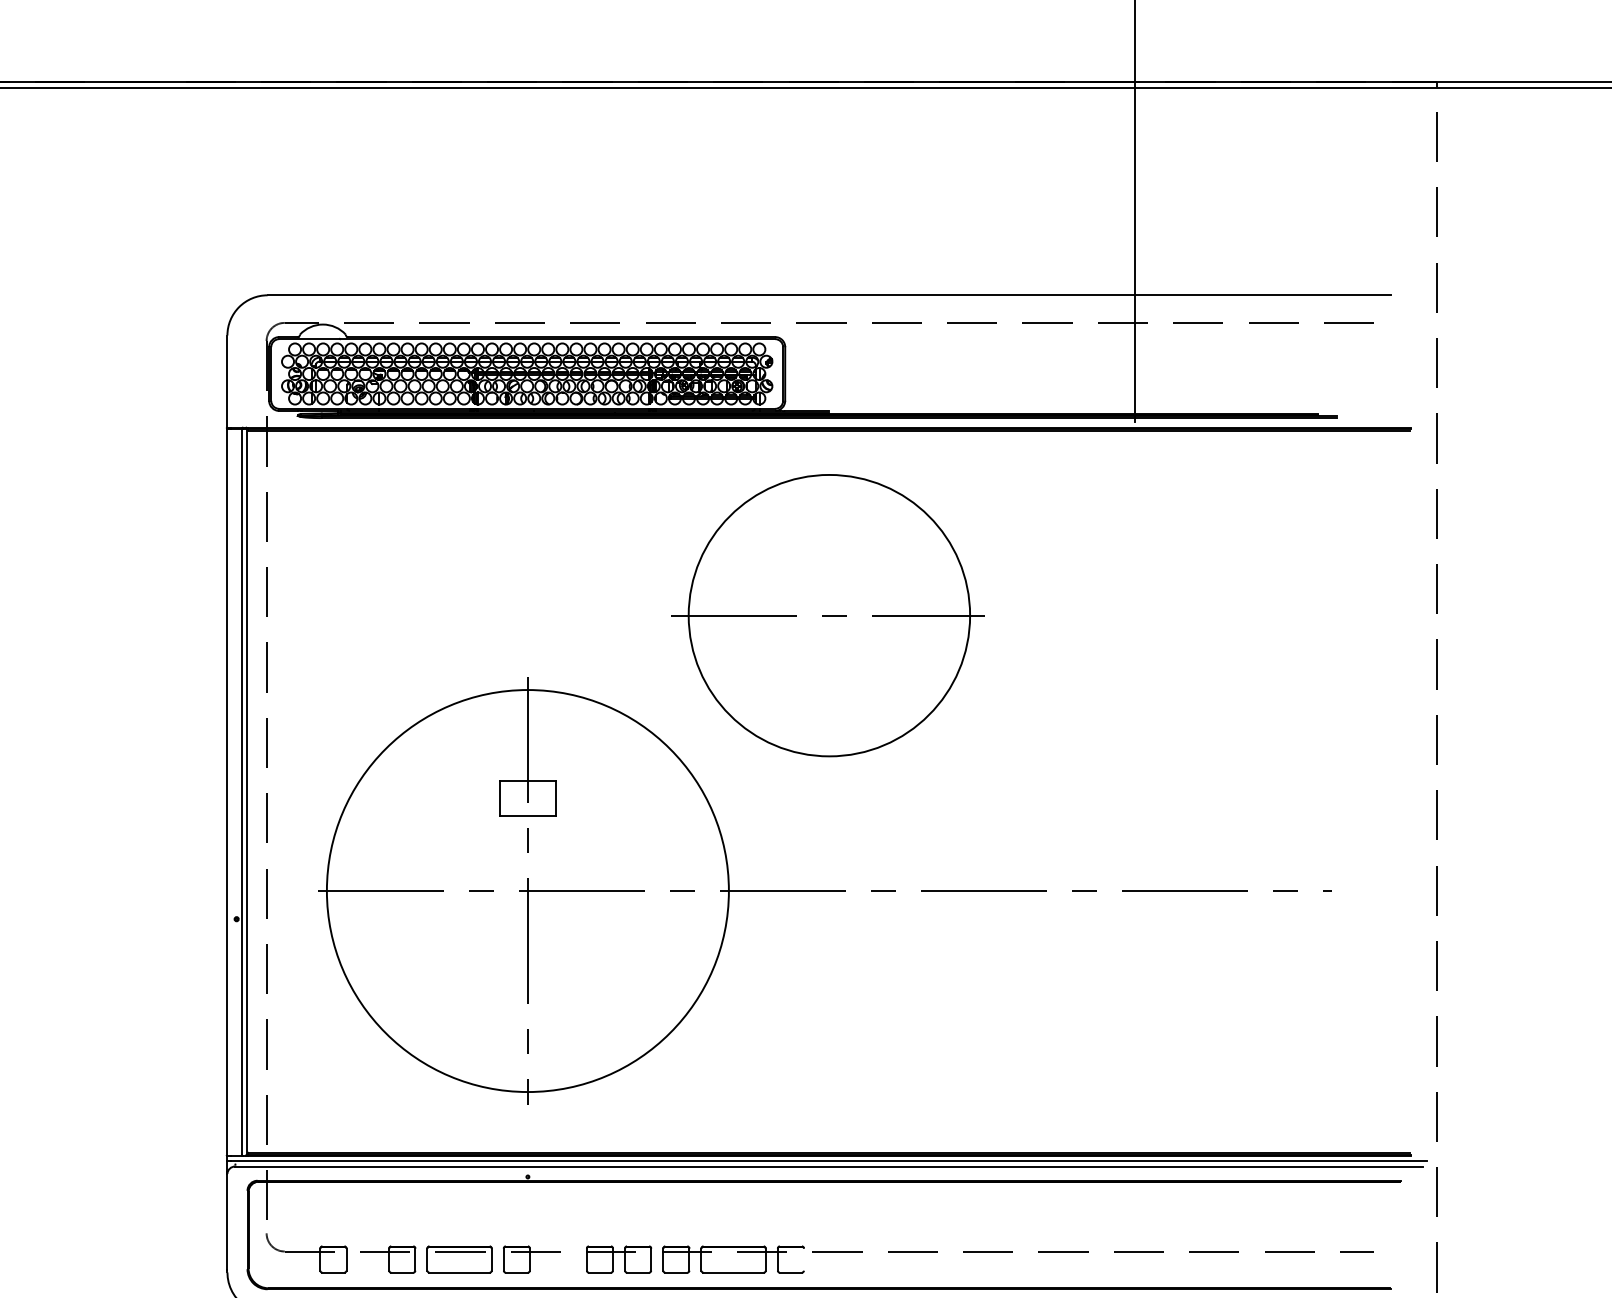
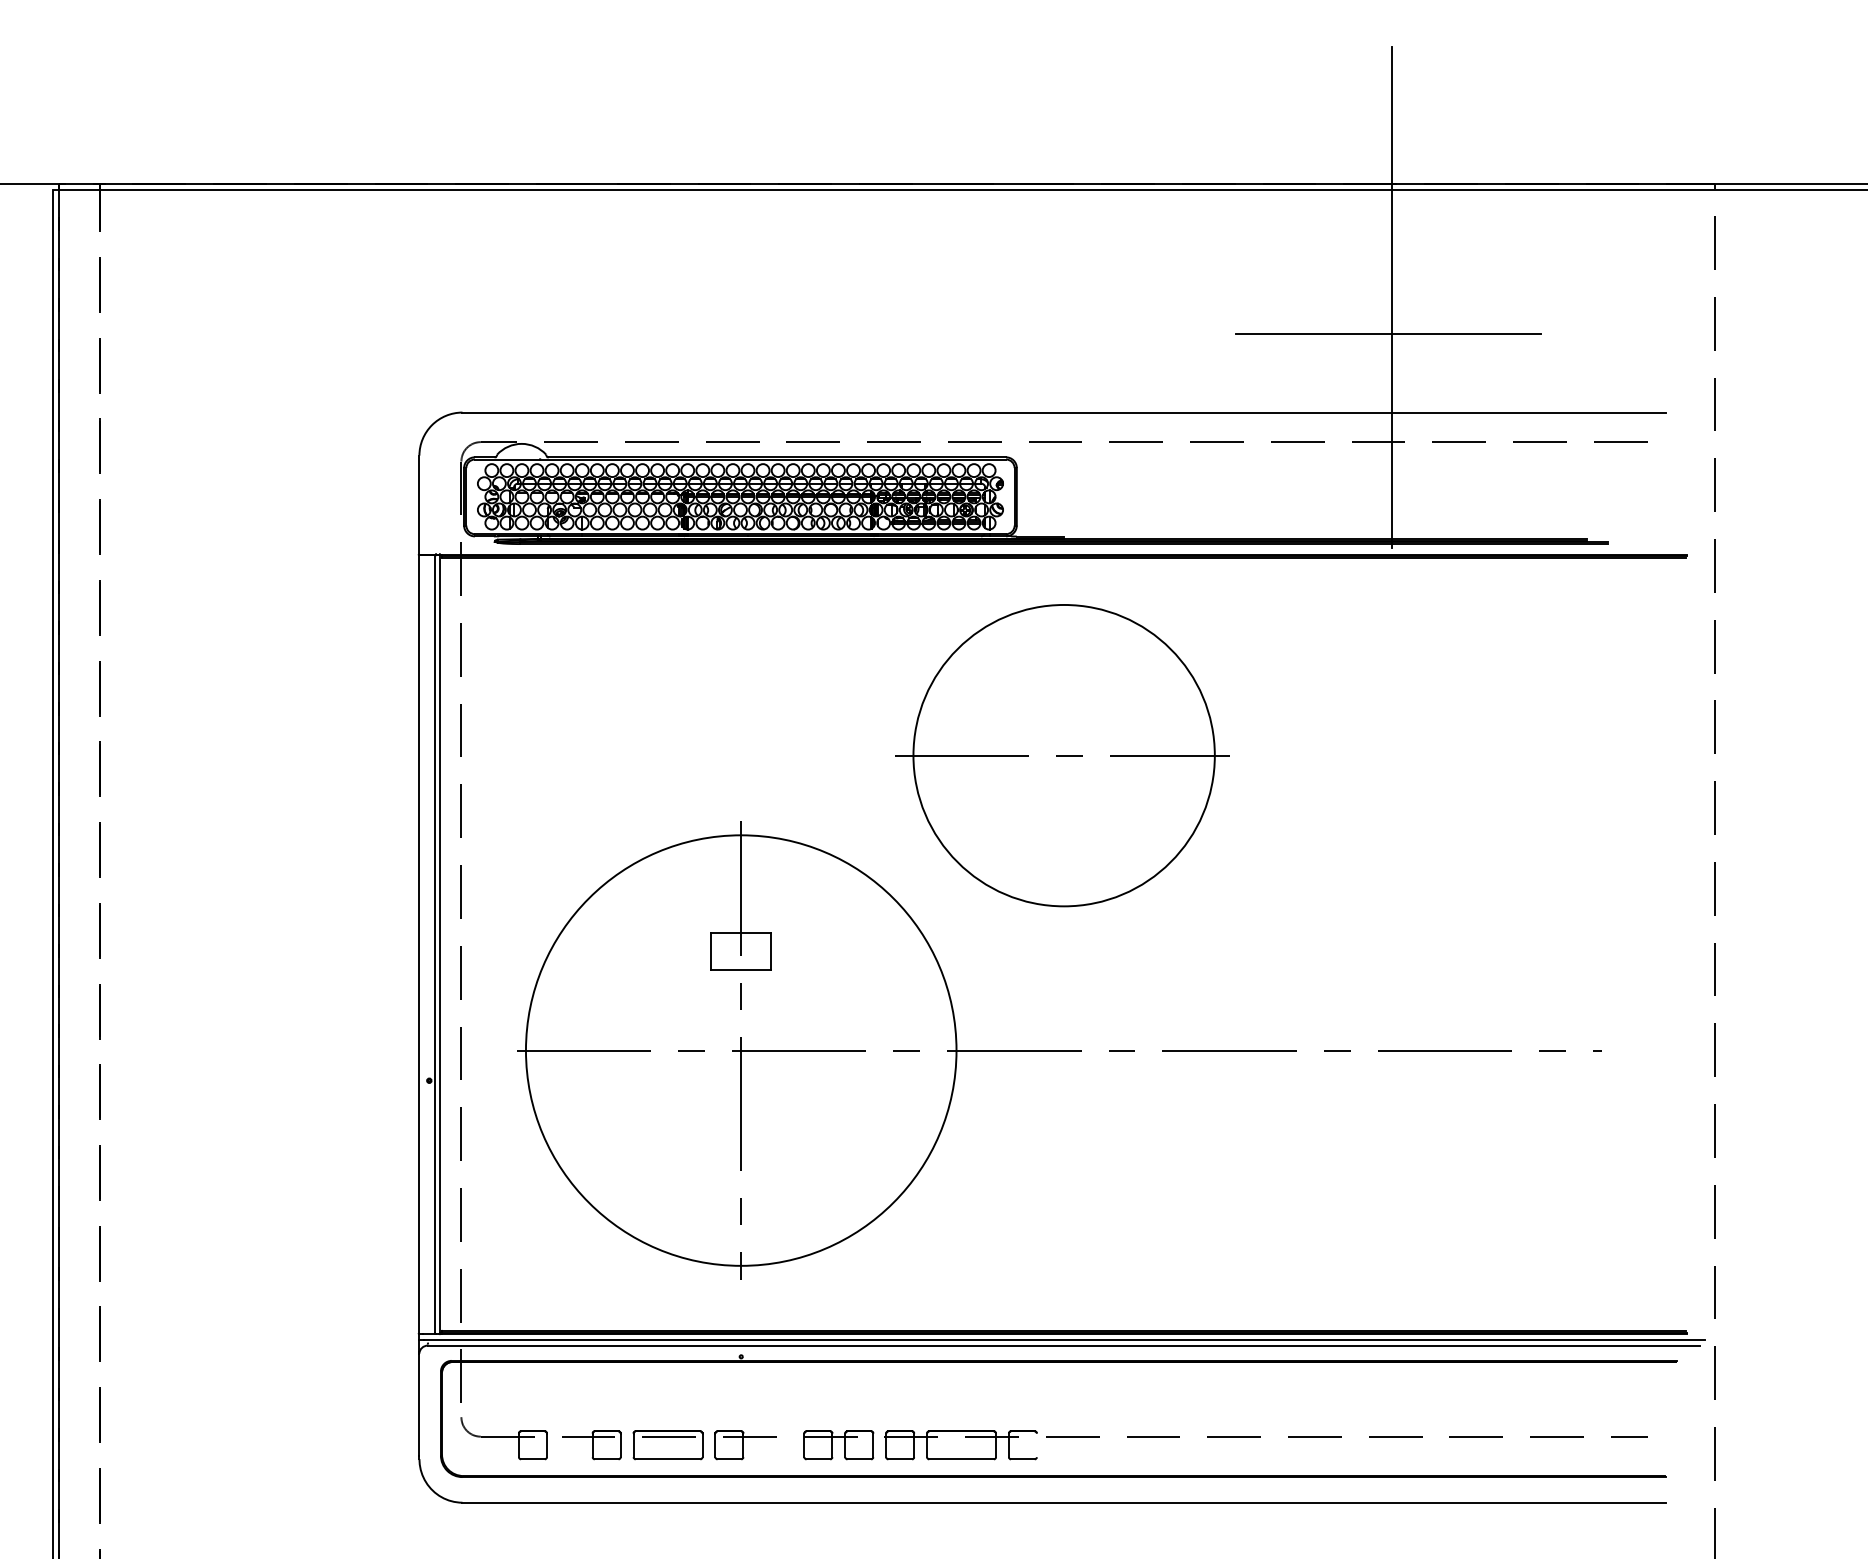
line: (1131, 222) -> (1387, 334), added

